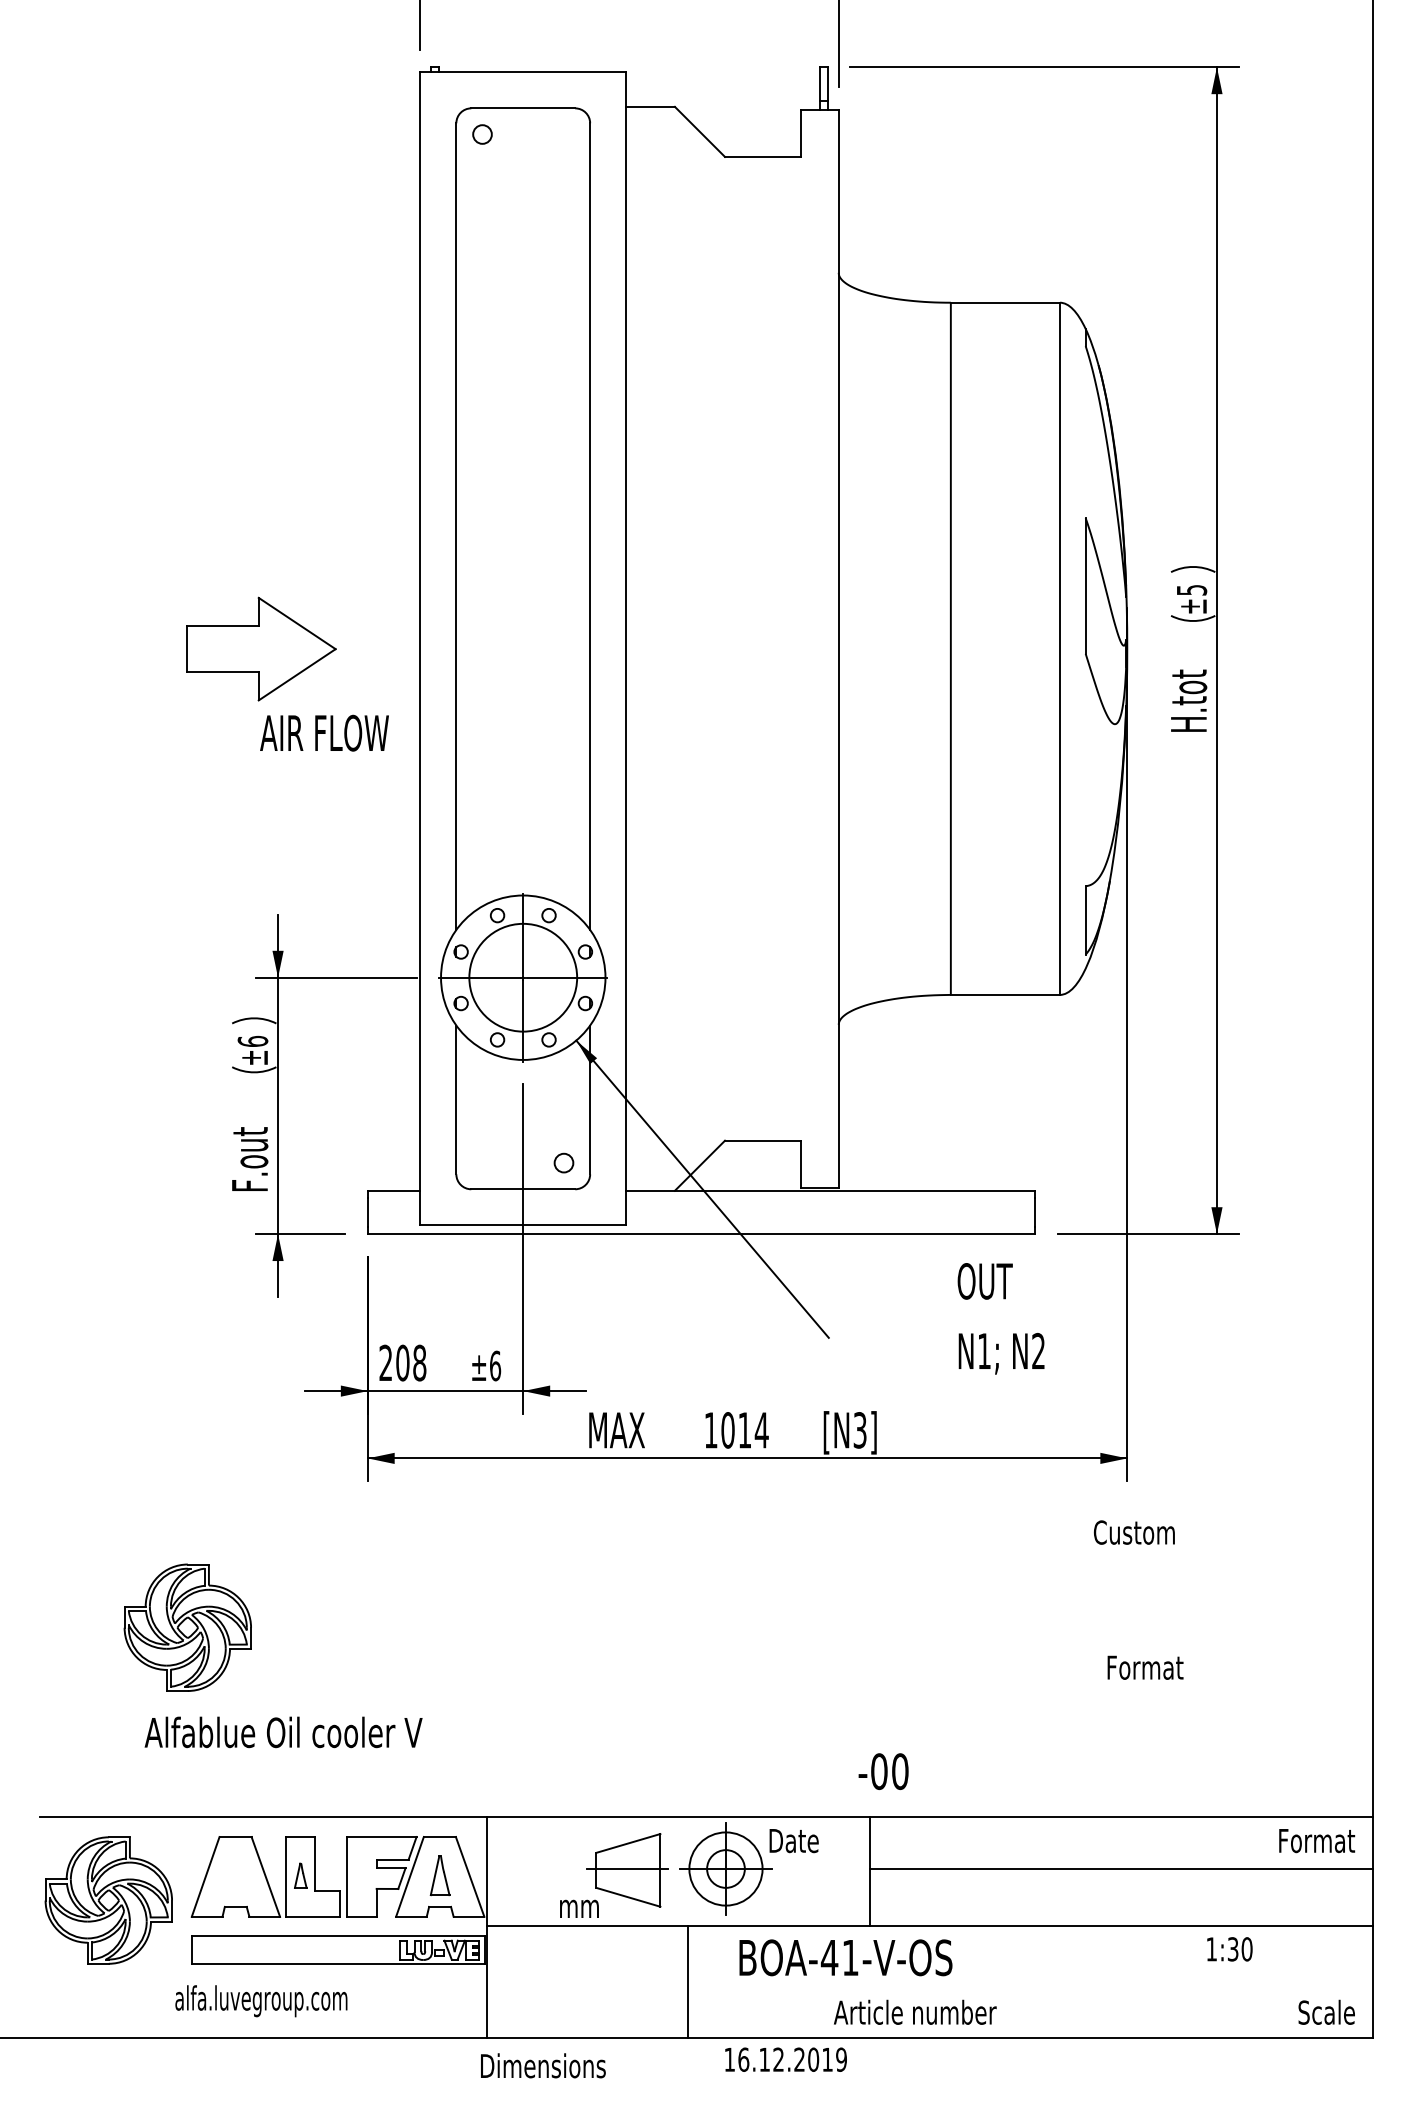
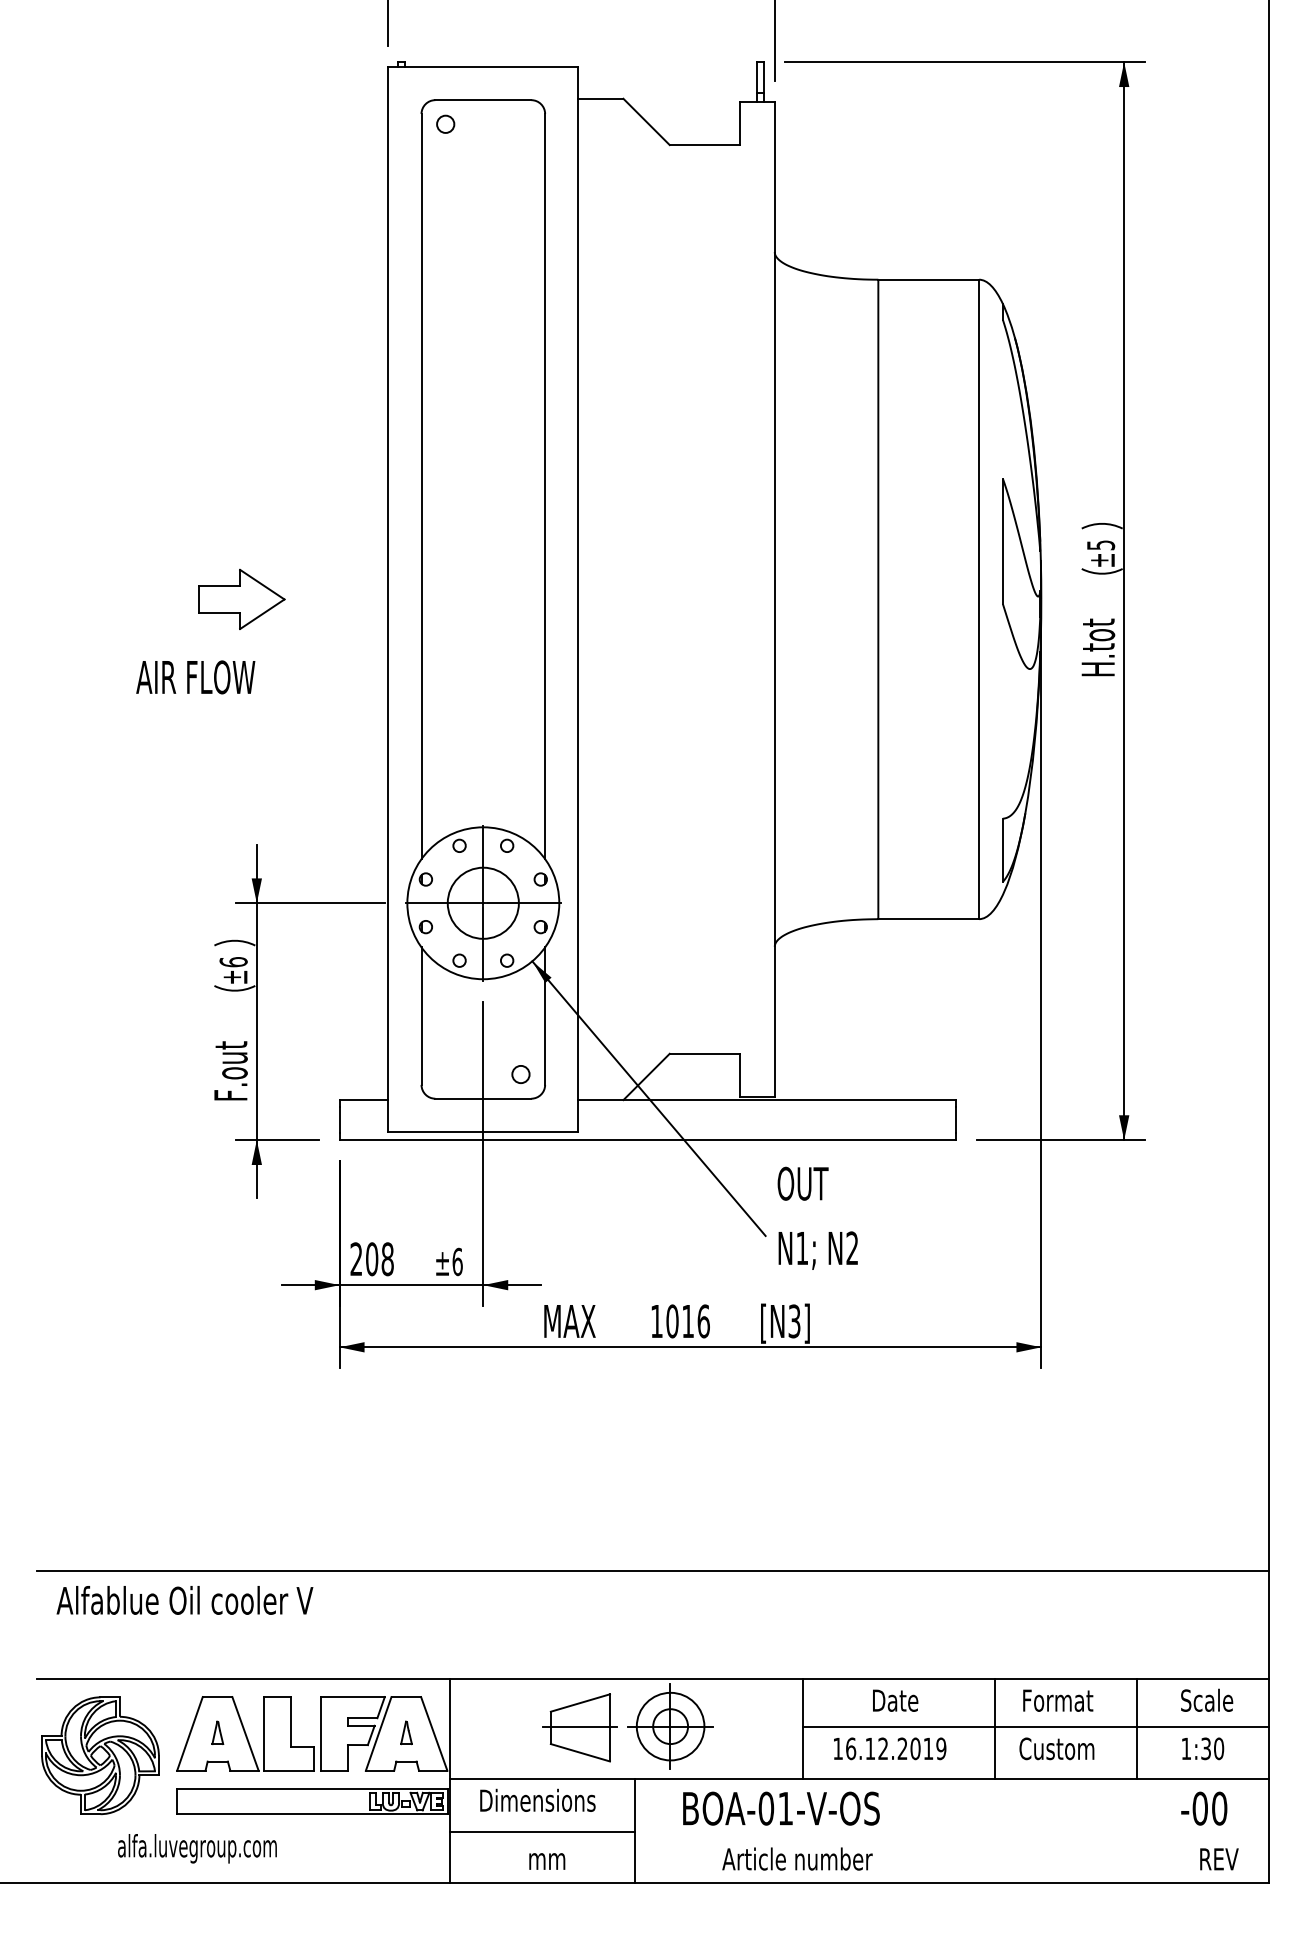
part: (261, 647) -> (241, 598), size x0.62
text: (324, 733) -> (195, 677), moved
circle: (522, 976) -> (482, 902), size x0.71
text: (1000, 1317) -> (817, 1217), moved
text: (761, 1430) -> (703, 1321), 1014 -> 1016
text: (1133, 1532) -> (1056, 1748), moved
part: (187, 1627) -> (173, 1503), removed
text: (1145, 1667) -> (1058, 1700), moved
line: (706, 1701) -> (652, 1571), added
text: (283, 1732) -> (184, 1600), moved
text: (883, 1771) -> (1204, 1808), moved
text: (1316, 1839) -> (1216, 1699), Format -> Scale
text: (794, 1840) -> (895, 1700), moved
line: (1076, 1871) -> (994, 1728), added
line: (1231, 1871) -> (1137, 1728), added
part: (300, 1875) -> (217, 1732), moved
part: (440, 1875) -> (406, 1732), size x0.62
text: (579, 1908) -> (547, 1861), moved
text: (1230, 1948) -> (1203, 1748), moved
text: (829, 1957) -> (766, 1808), BOA-41-V-OS -> BOA-01-V-OS
line: (587, 1983) -> (542, 1832), added
text: (261, 2000) -> (197, 1848), moved
text: (915, 2011) -> (797, 1858), moved
text: (1326, 2011) -> (1225, 1858), Scale -> REV
text: (786, 2059) -> (890, 1748), moved
text: (542, 2064) -> (537, 1799), moved

